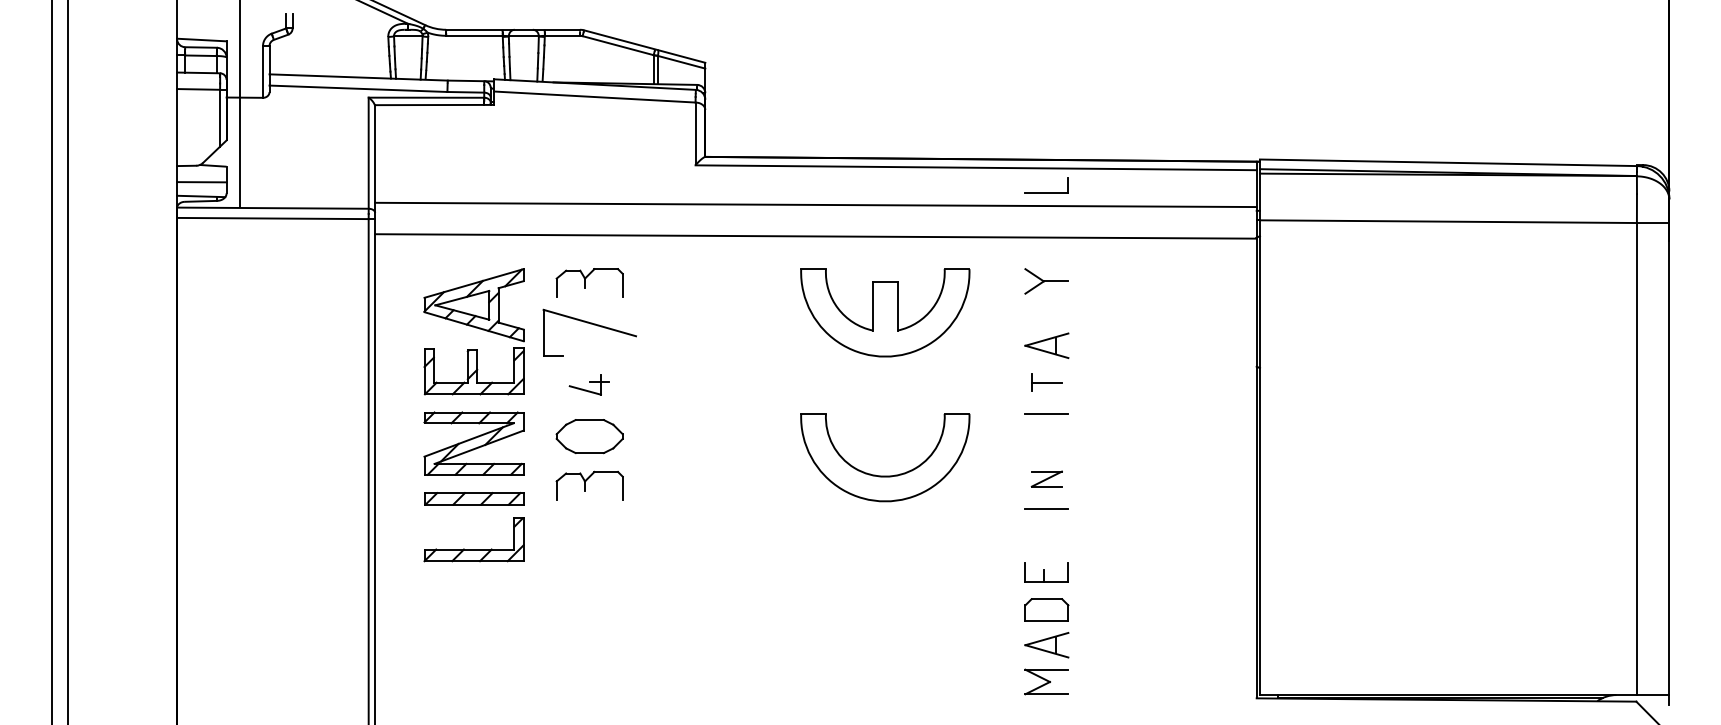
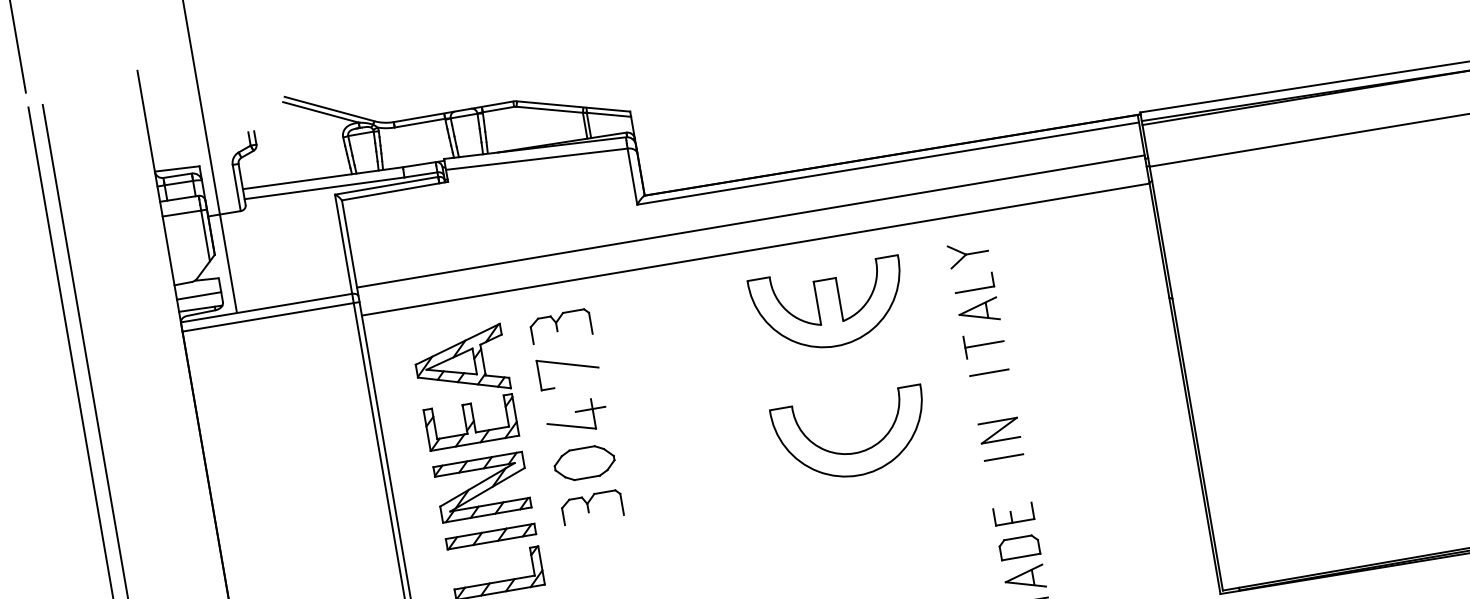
part: (1046, 192) -> (974, 289), moved
part: (589, 332) -> (568, 370), size x0.71
part: (1046, 382) -> (984, 344), size x1.43
part: (589, 384) -> (576, 416), size x1.67
part: (1046, 478) -> (998, 430), size x1.43

